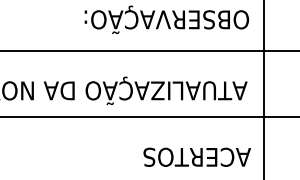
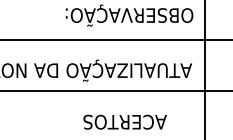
text: (196, 156) -> (124, 121), moved

